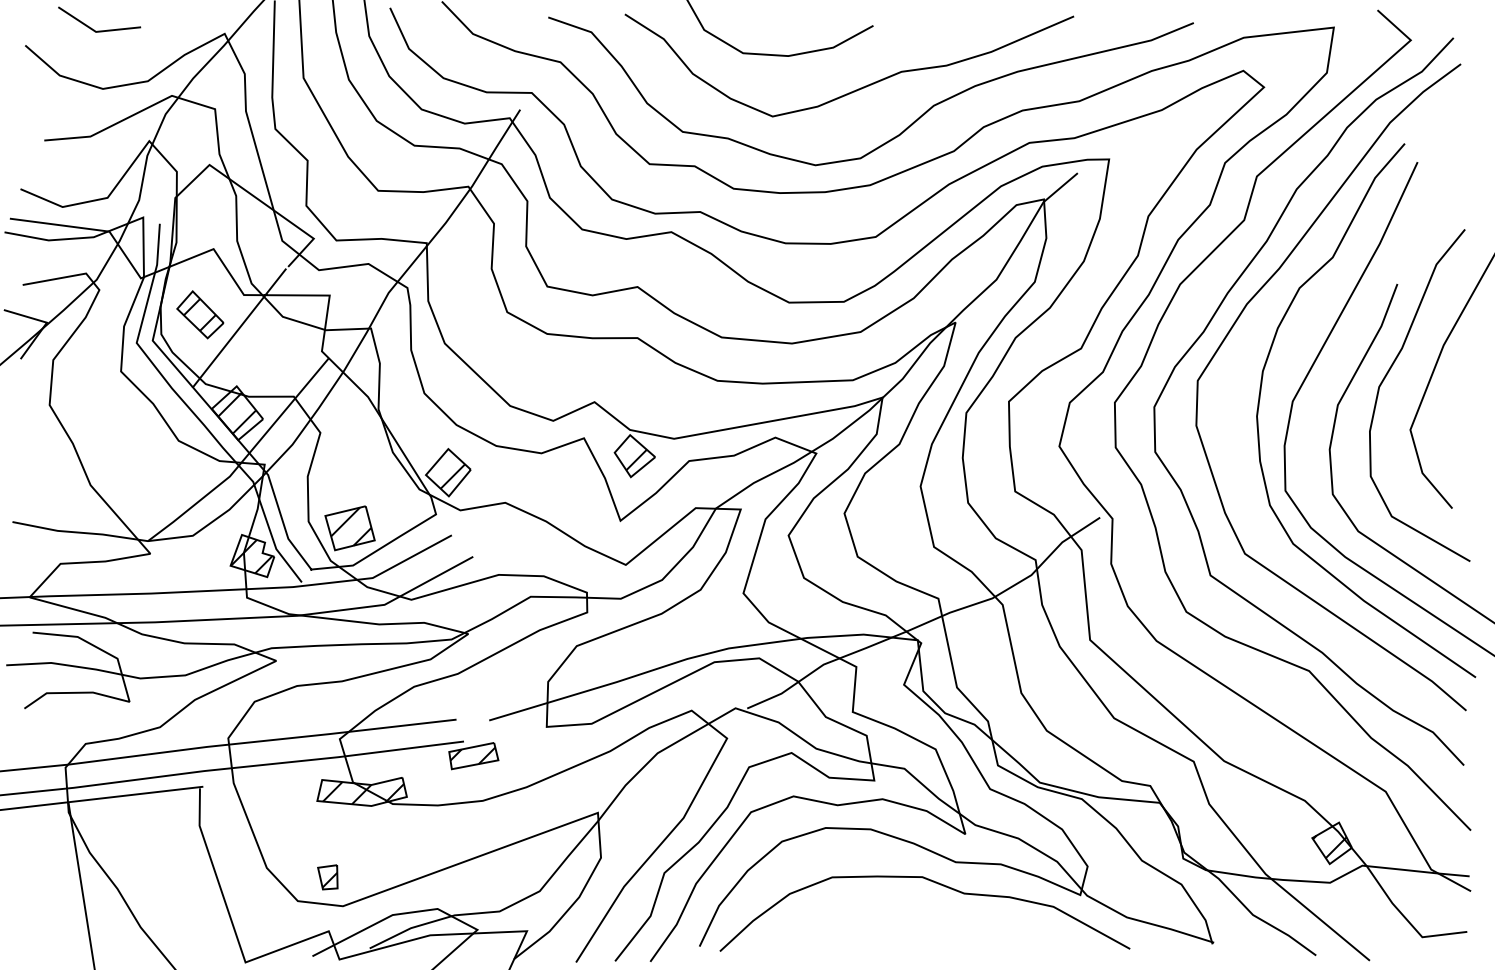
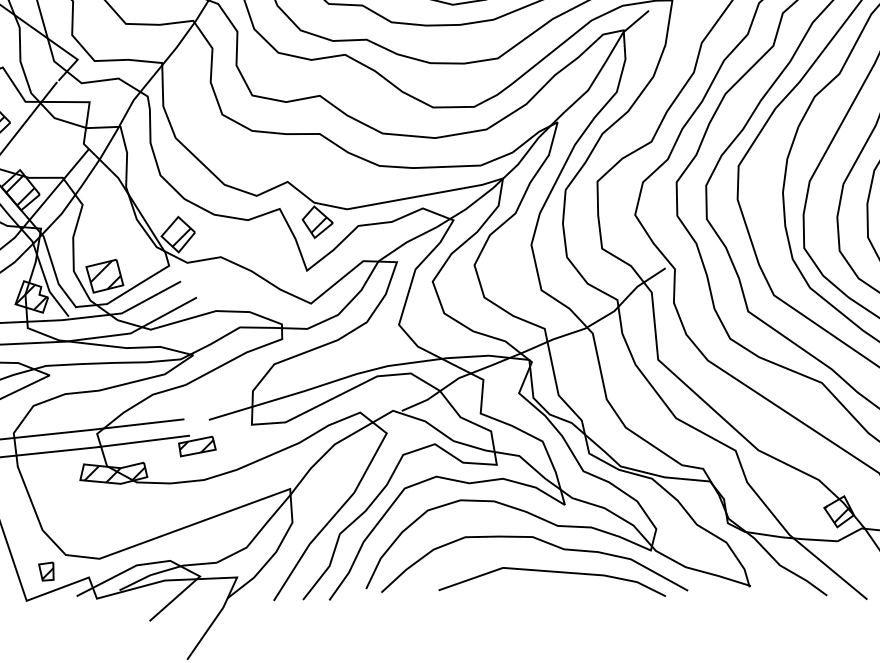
part: (327, 877) -> (46, 571), moved
line: (948, 924) -> (552, 572), added

